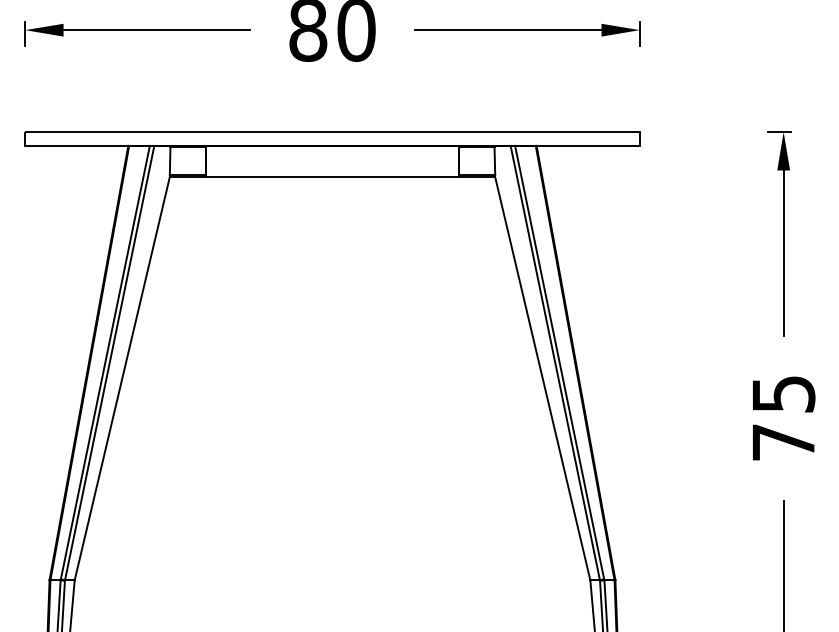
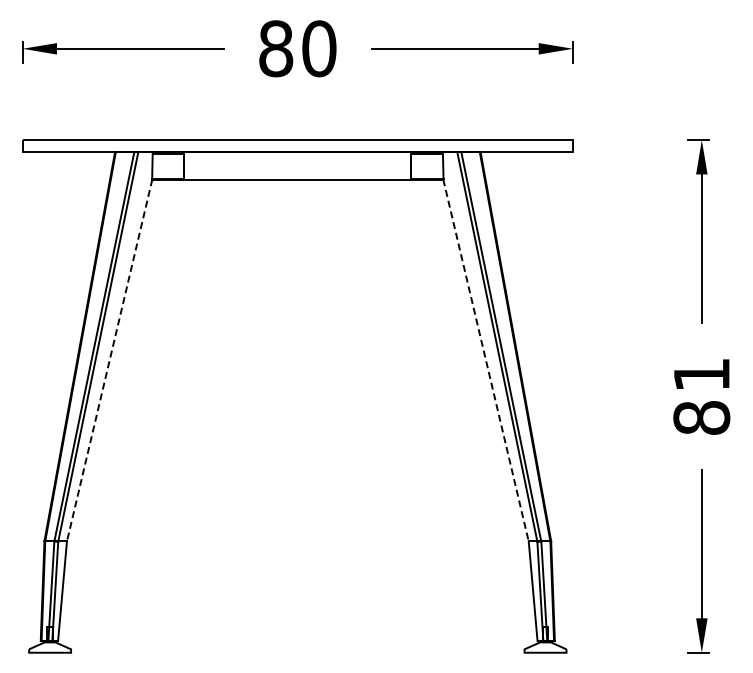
line: (122, 378) -> (109, 360), solid -> dashed
line: (543, 378) -> (486, 360), solid -> dashed
text: (783, 418) -> (701, 396), 75 -> 81

